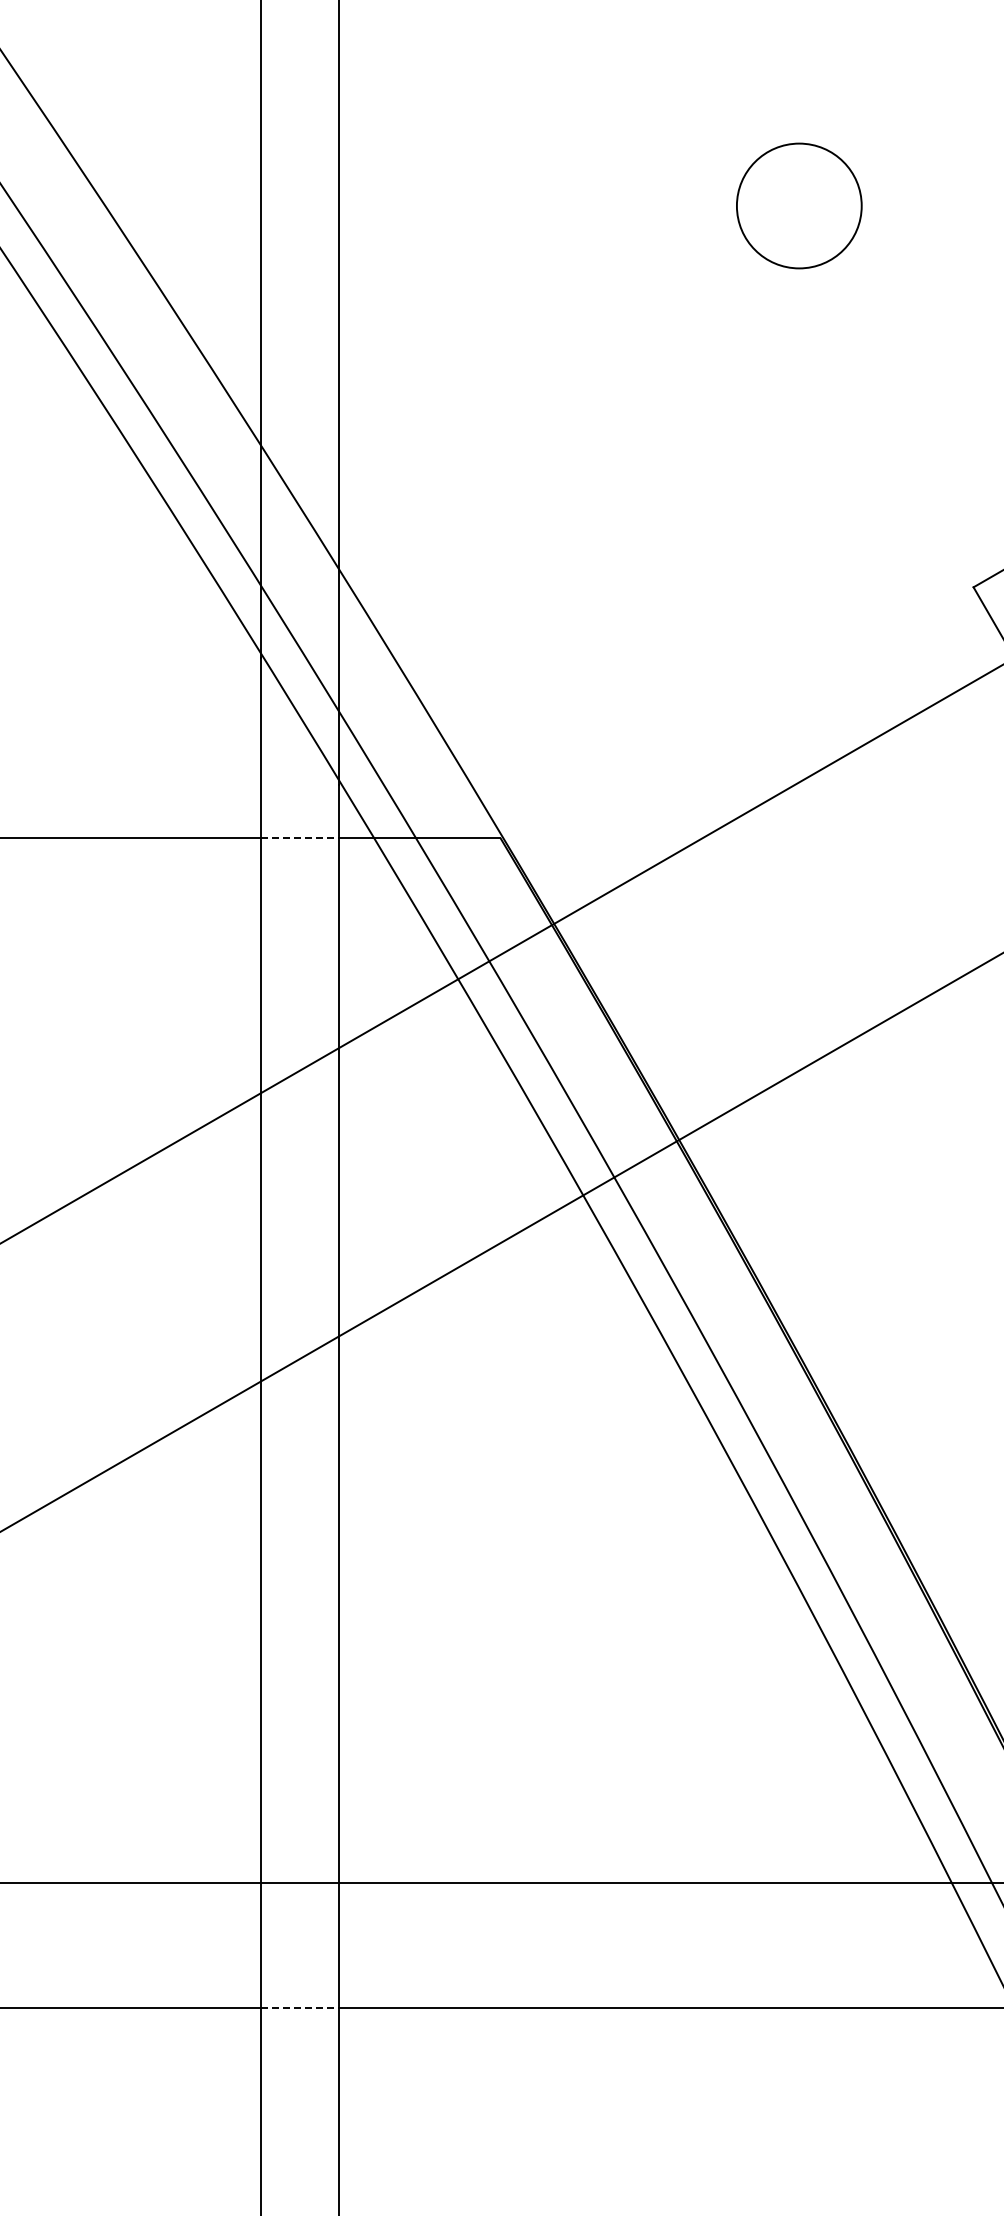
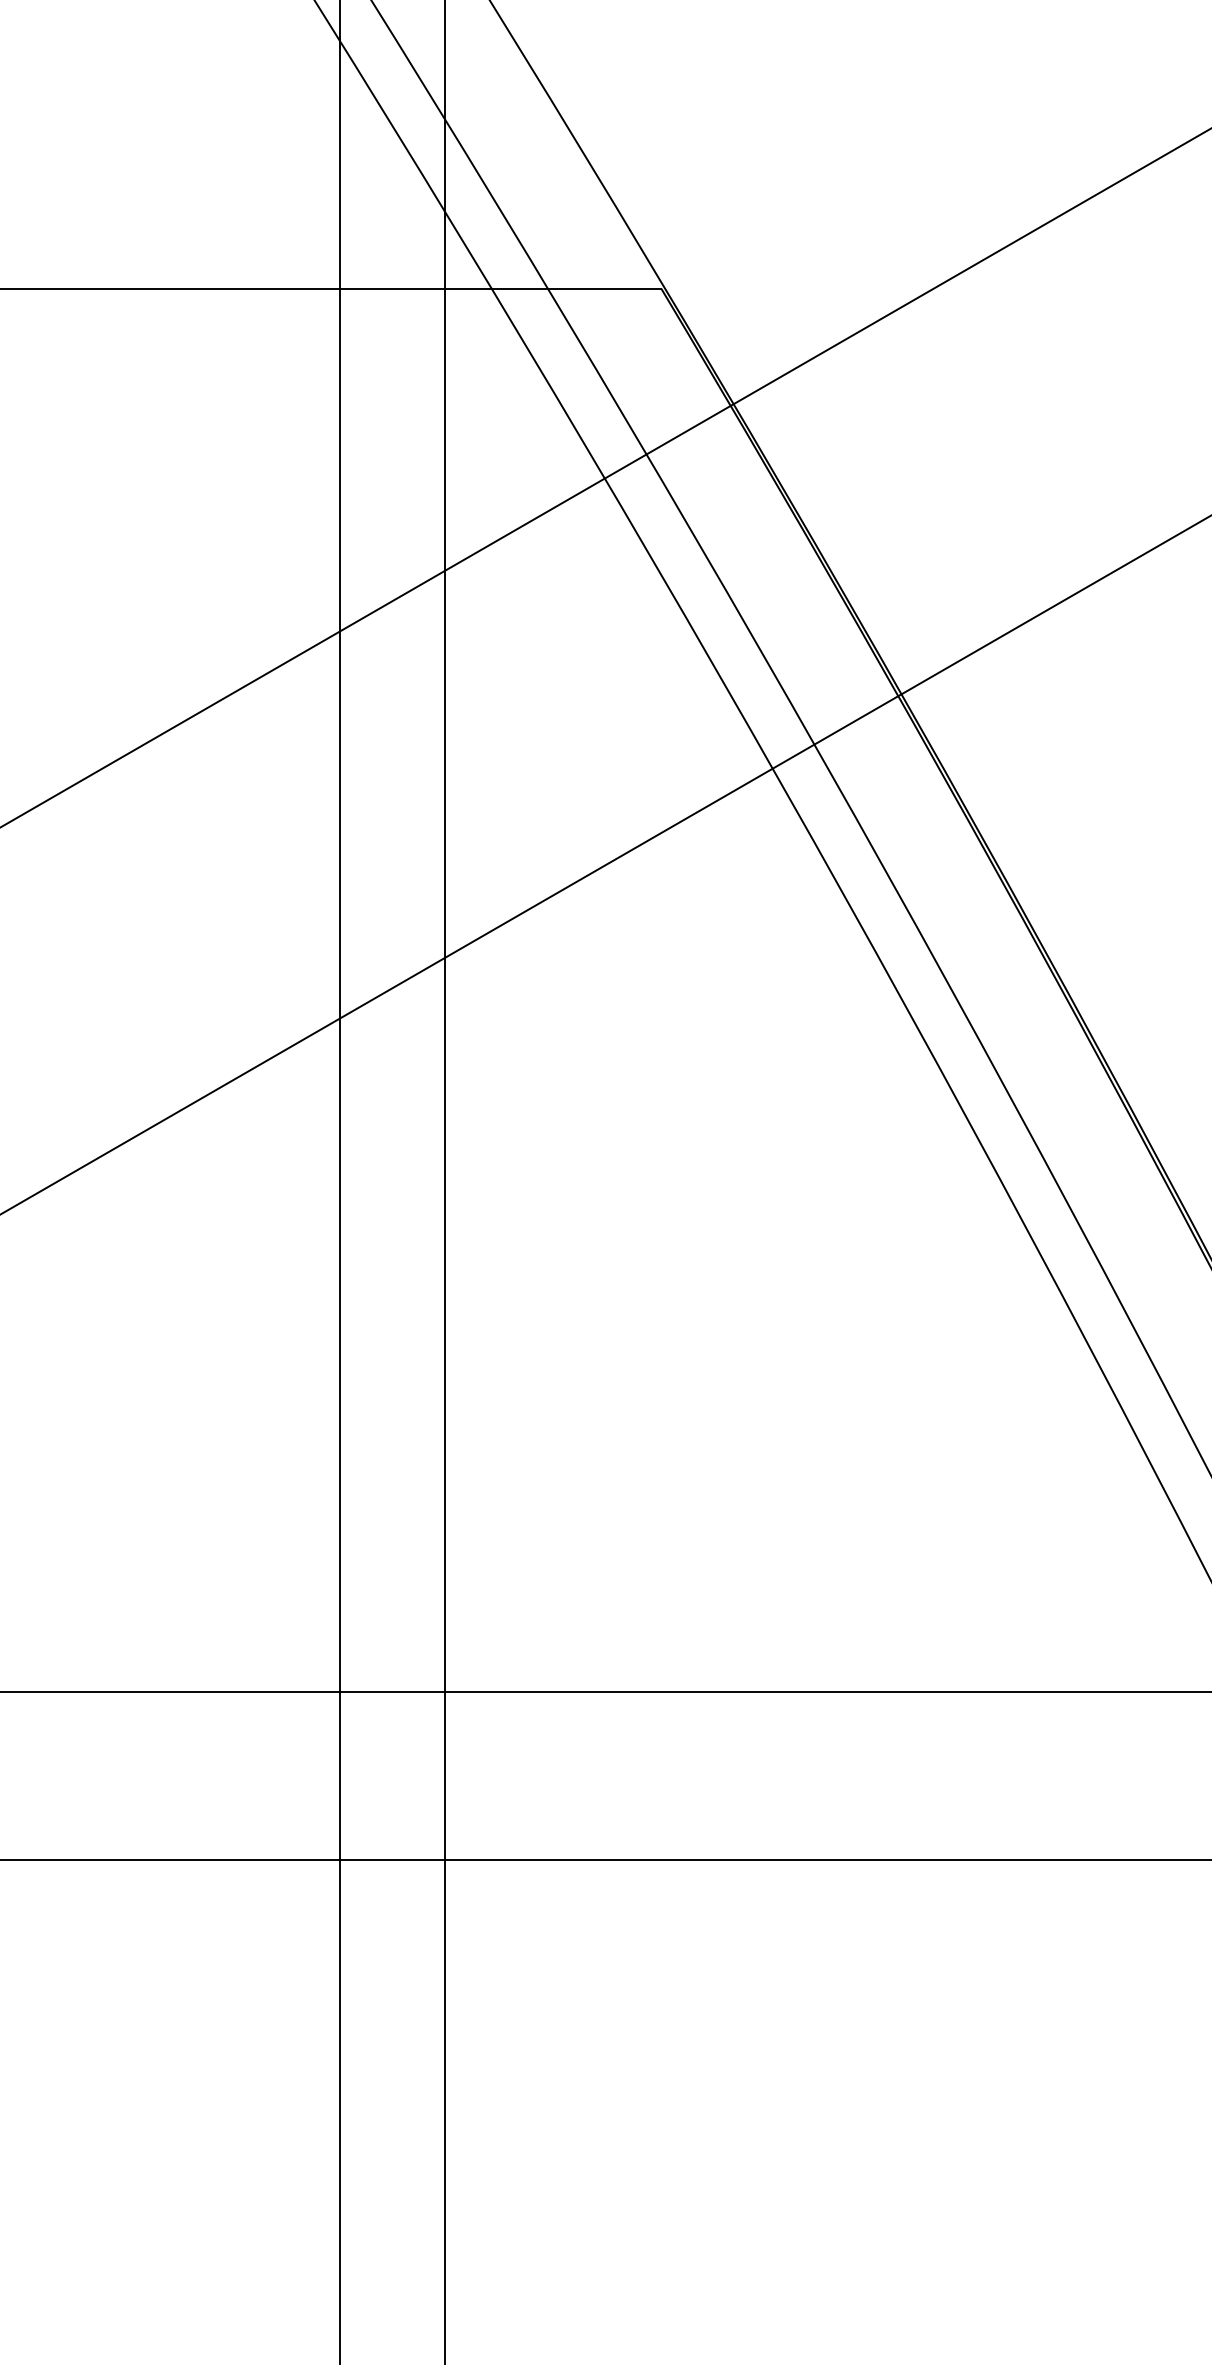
line: (300, 838) -> (393, 289), dashed -> solid
line: (300, 2008) -> (393, 1860), dashed -> solid

